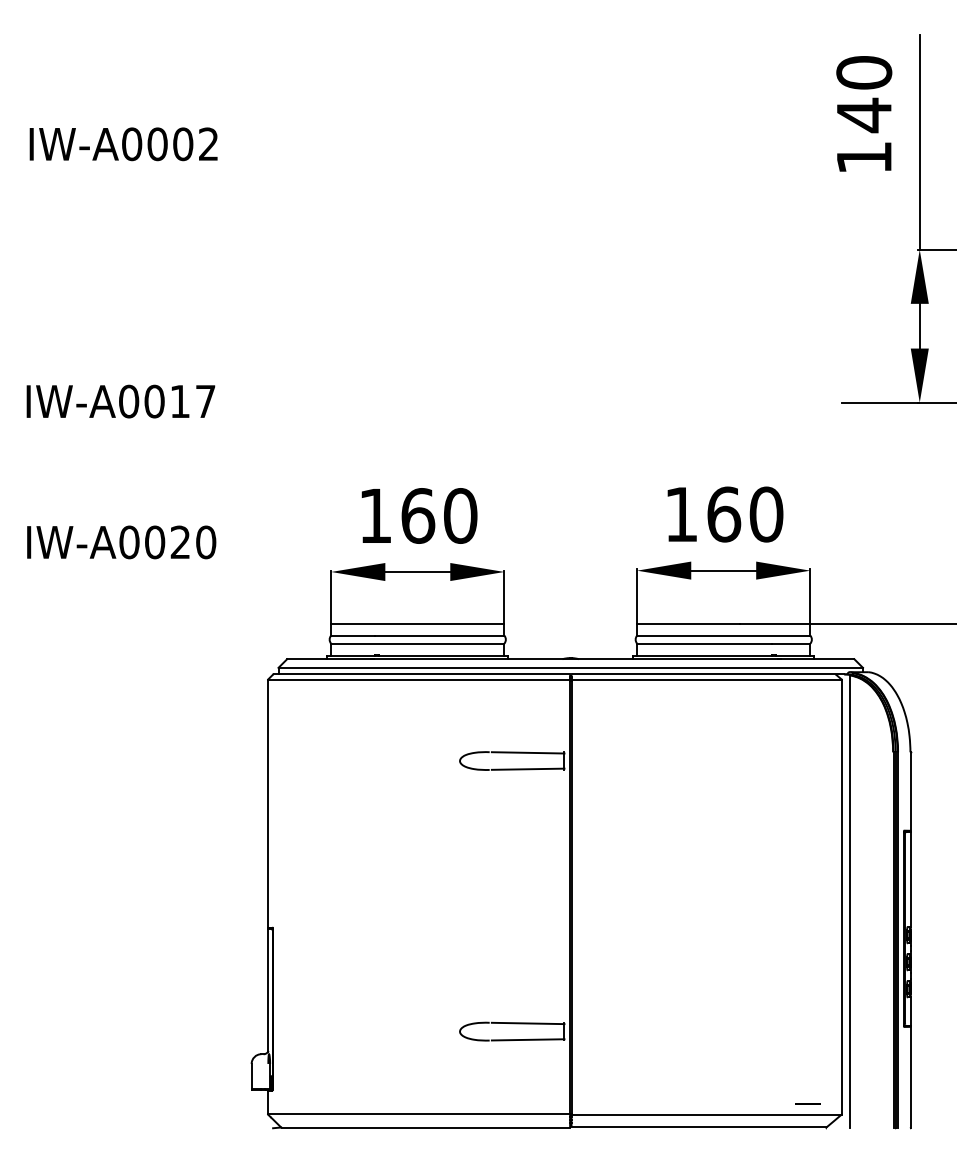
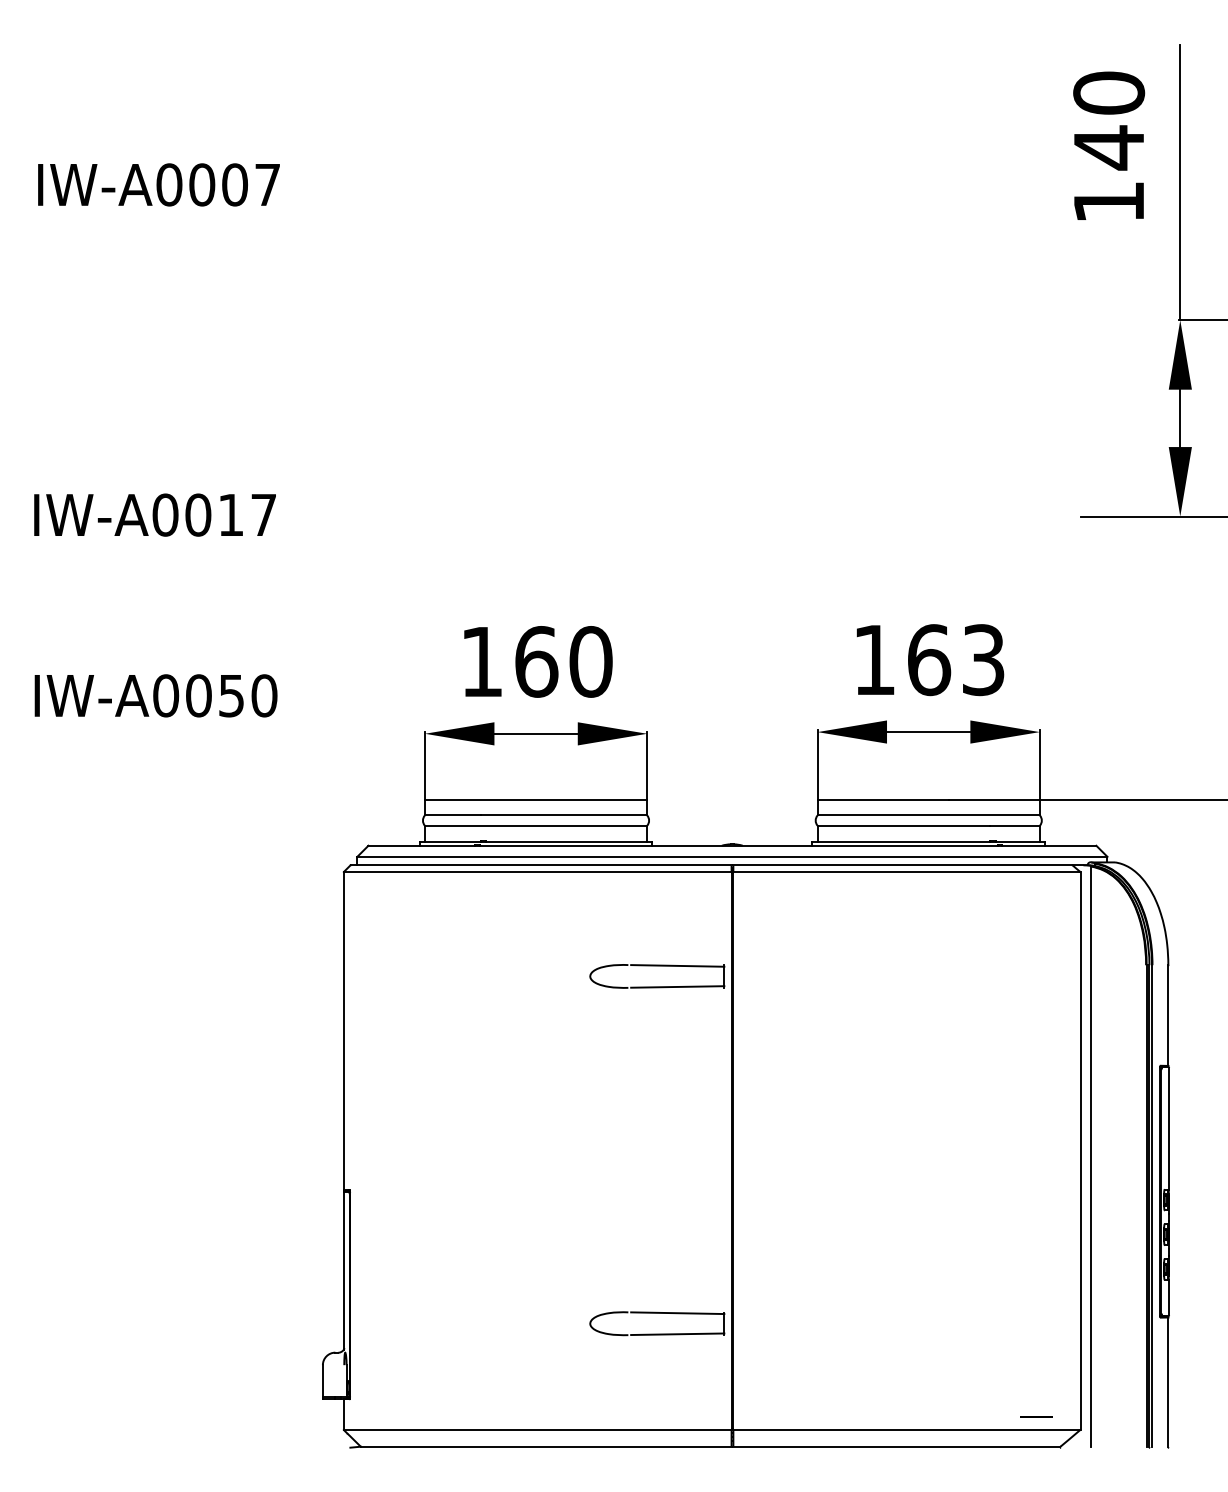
text: (208, 143) -> (267, 184), IW-A0002 -> IW-A0007
text: (766, 514) -> (983, 660), 160 -> 163
text: (180, 542) -> (231, 695), IW-A0020 -> IW-A0050

